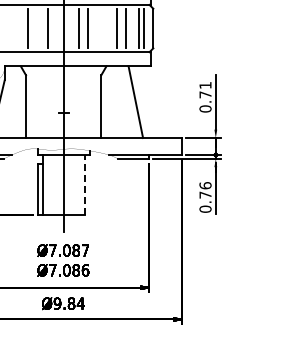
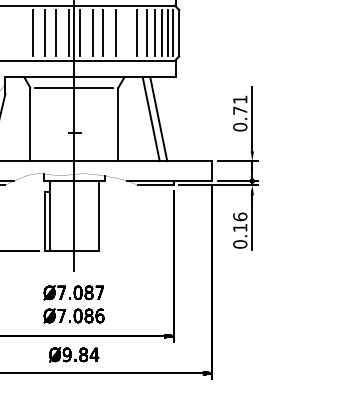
line: (38, 28) -> (44, 33), added
line: (58, 28) -> (68, 33), added
line: (68, 28) -> (80, 33), added
line: (99, 28) -> (116, 33), added
line: (132, 28) -> (154, 33), added
line: (147, 28) -> (172, 33), added
line: (63, 75) -> (74, 88), added
line: (129, 102) -> (151, 119), added
line: (84, 184) -> (98, 215), dashed -> solid
text: (205, 194) -> (240, 227), 0.76 -> 0.16

